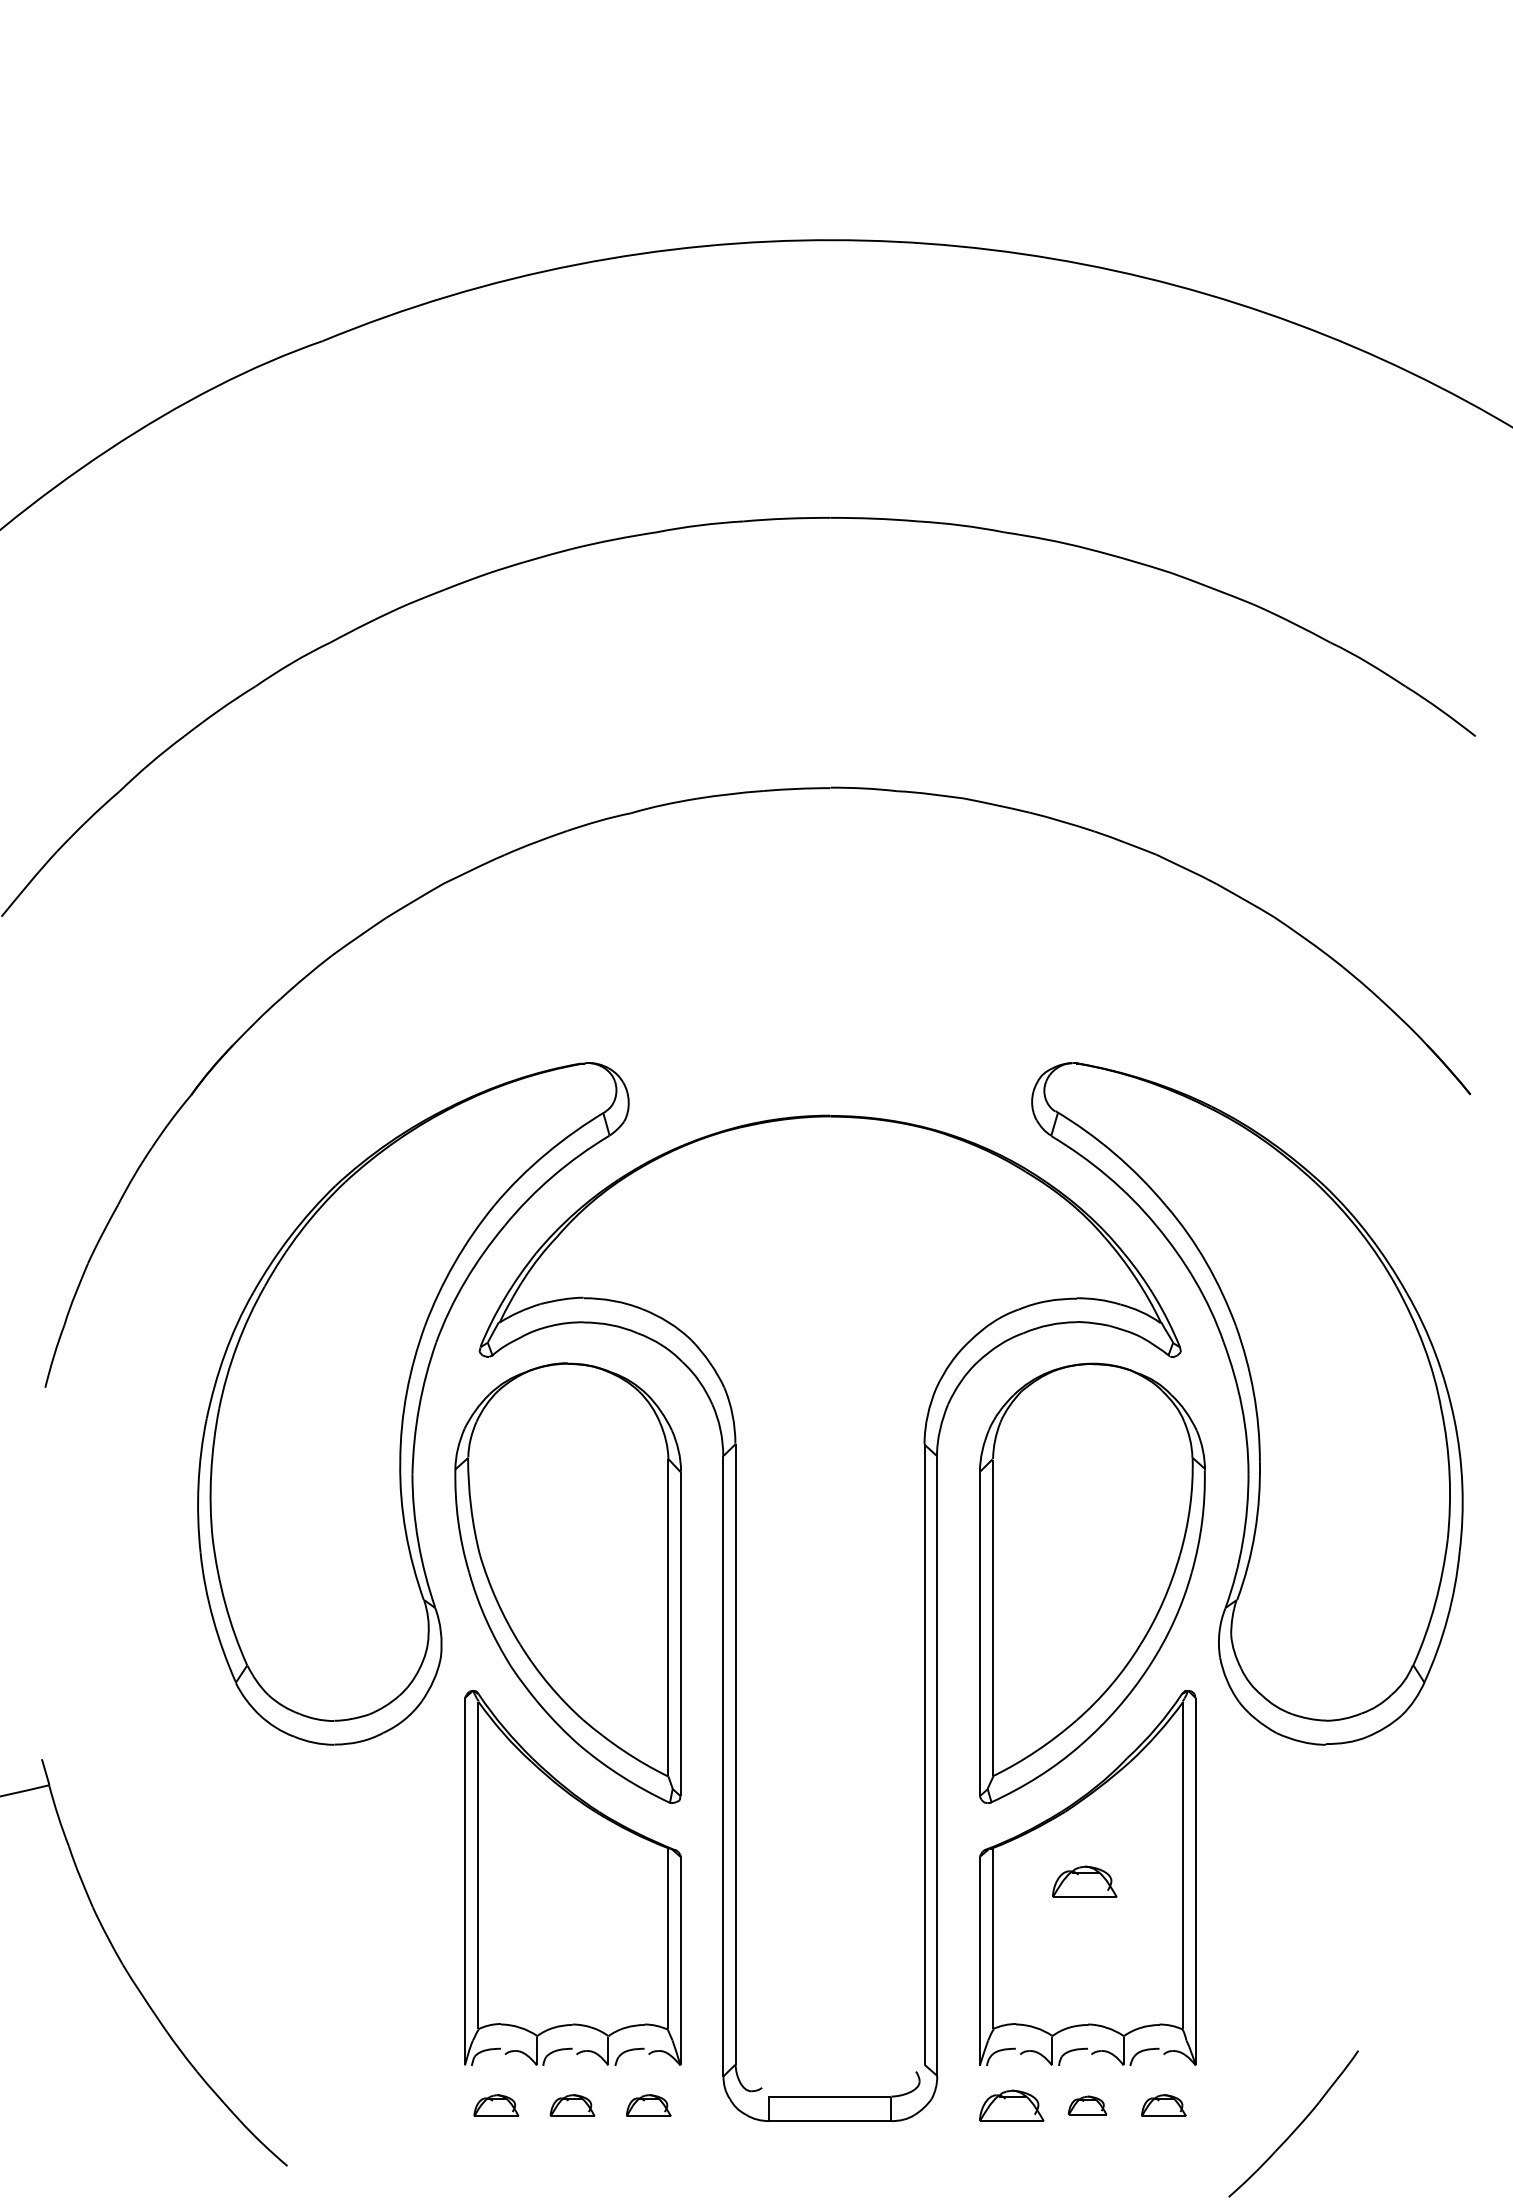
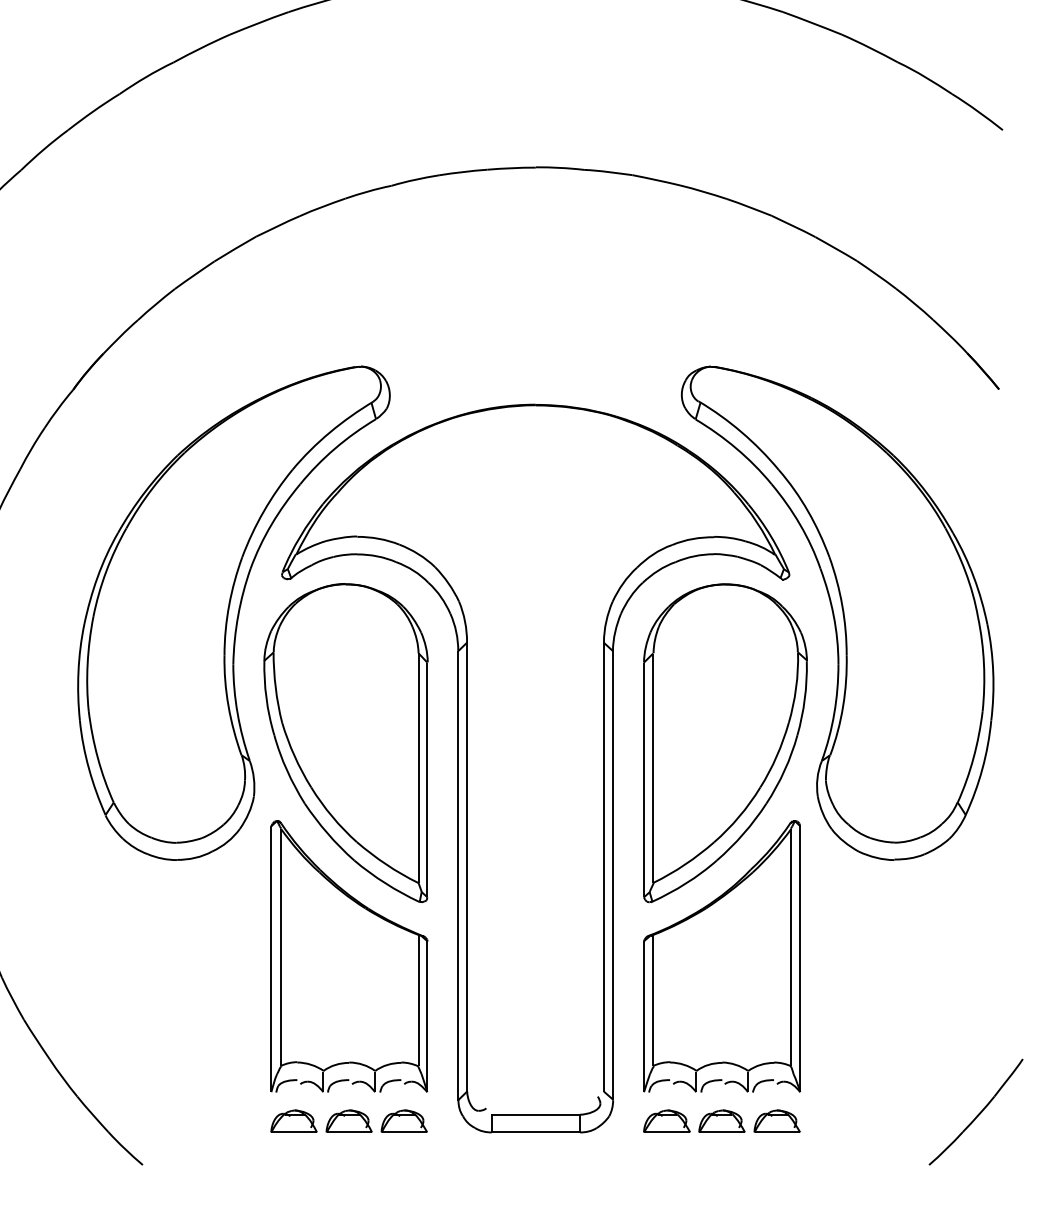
part: (1084, 1881) -> (719, 959), removed
part: (496, 2105) -> (294, 1121), size x1.43
part: (572, 2105) -> (349, 1121), size x1.43
part: (648, 2105) -> (404, 1121), size x1.43
part: (1087, 2105) -> (721, 1121), size x1.67
part: (1163, 2105) -> (776, 1121), size x1.43
part: (1293, 2123) -> (975, 1111), moved

